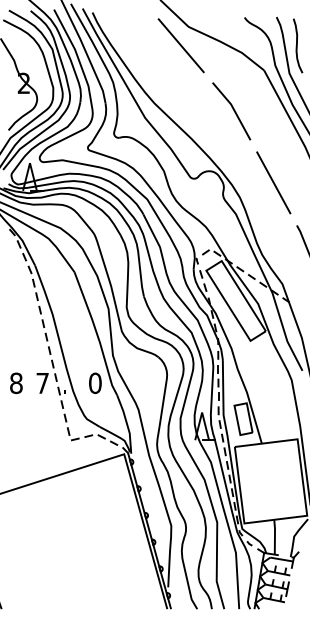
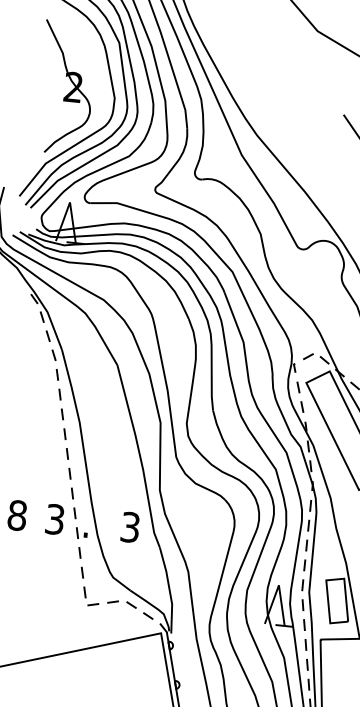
line: (180, 45) -> (303, 56), removed
text: (42, 383) -> (54, 519), 7 -> 3
text: (95, 383) -> (130, 527), 0 -> 3

